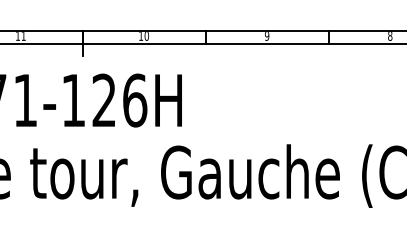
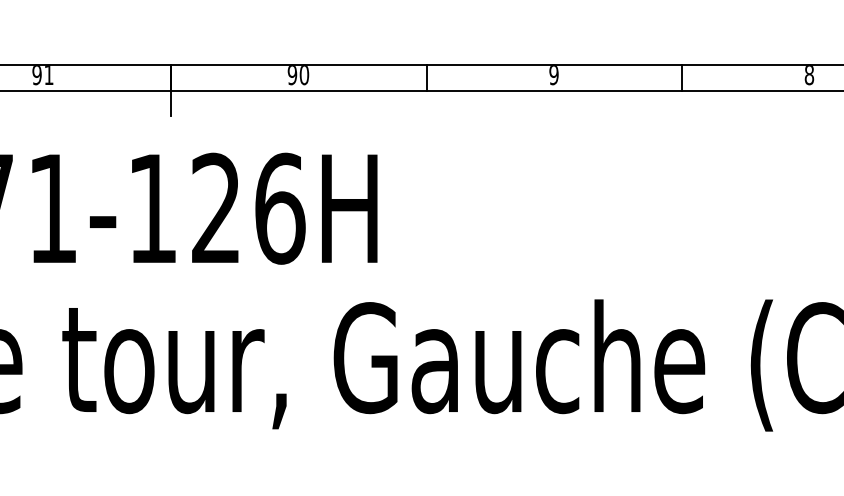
text: (17, 36) -> (36, 75), 11 -> 91
text: (140, 36) -> (291, 75), 10 -> 90

